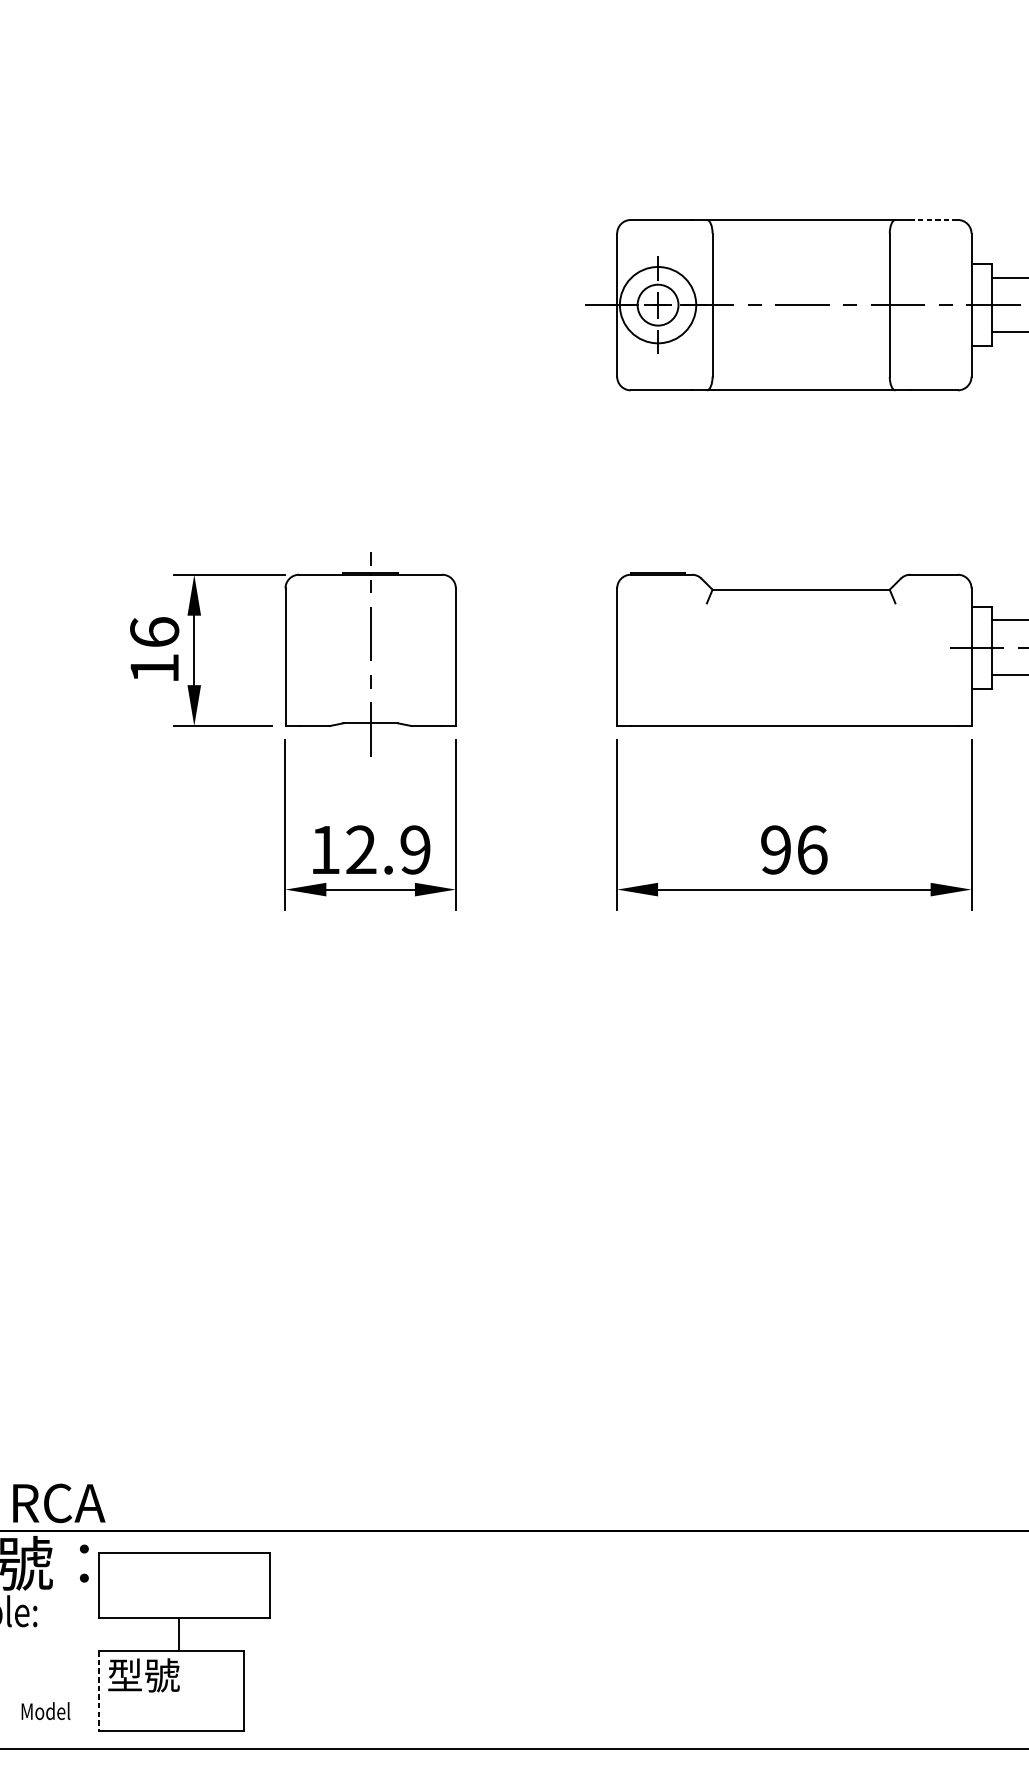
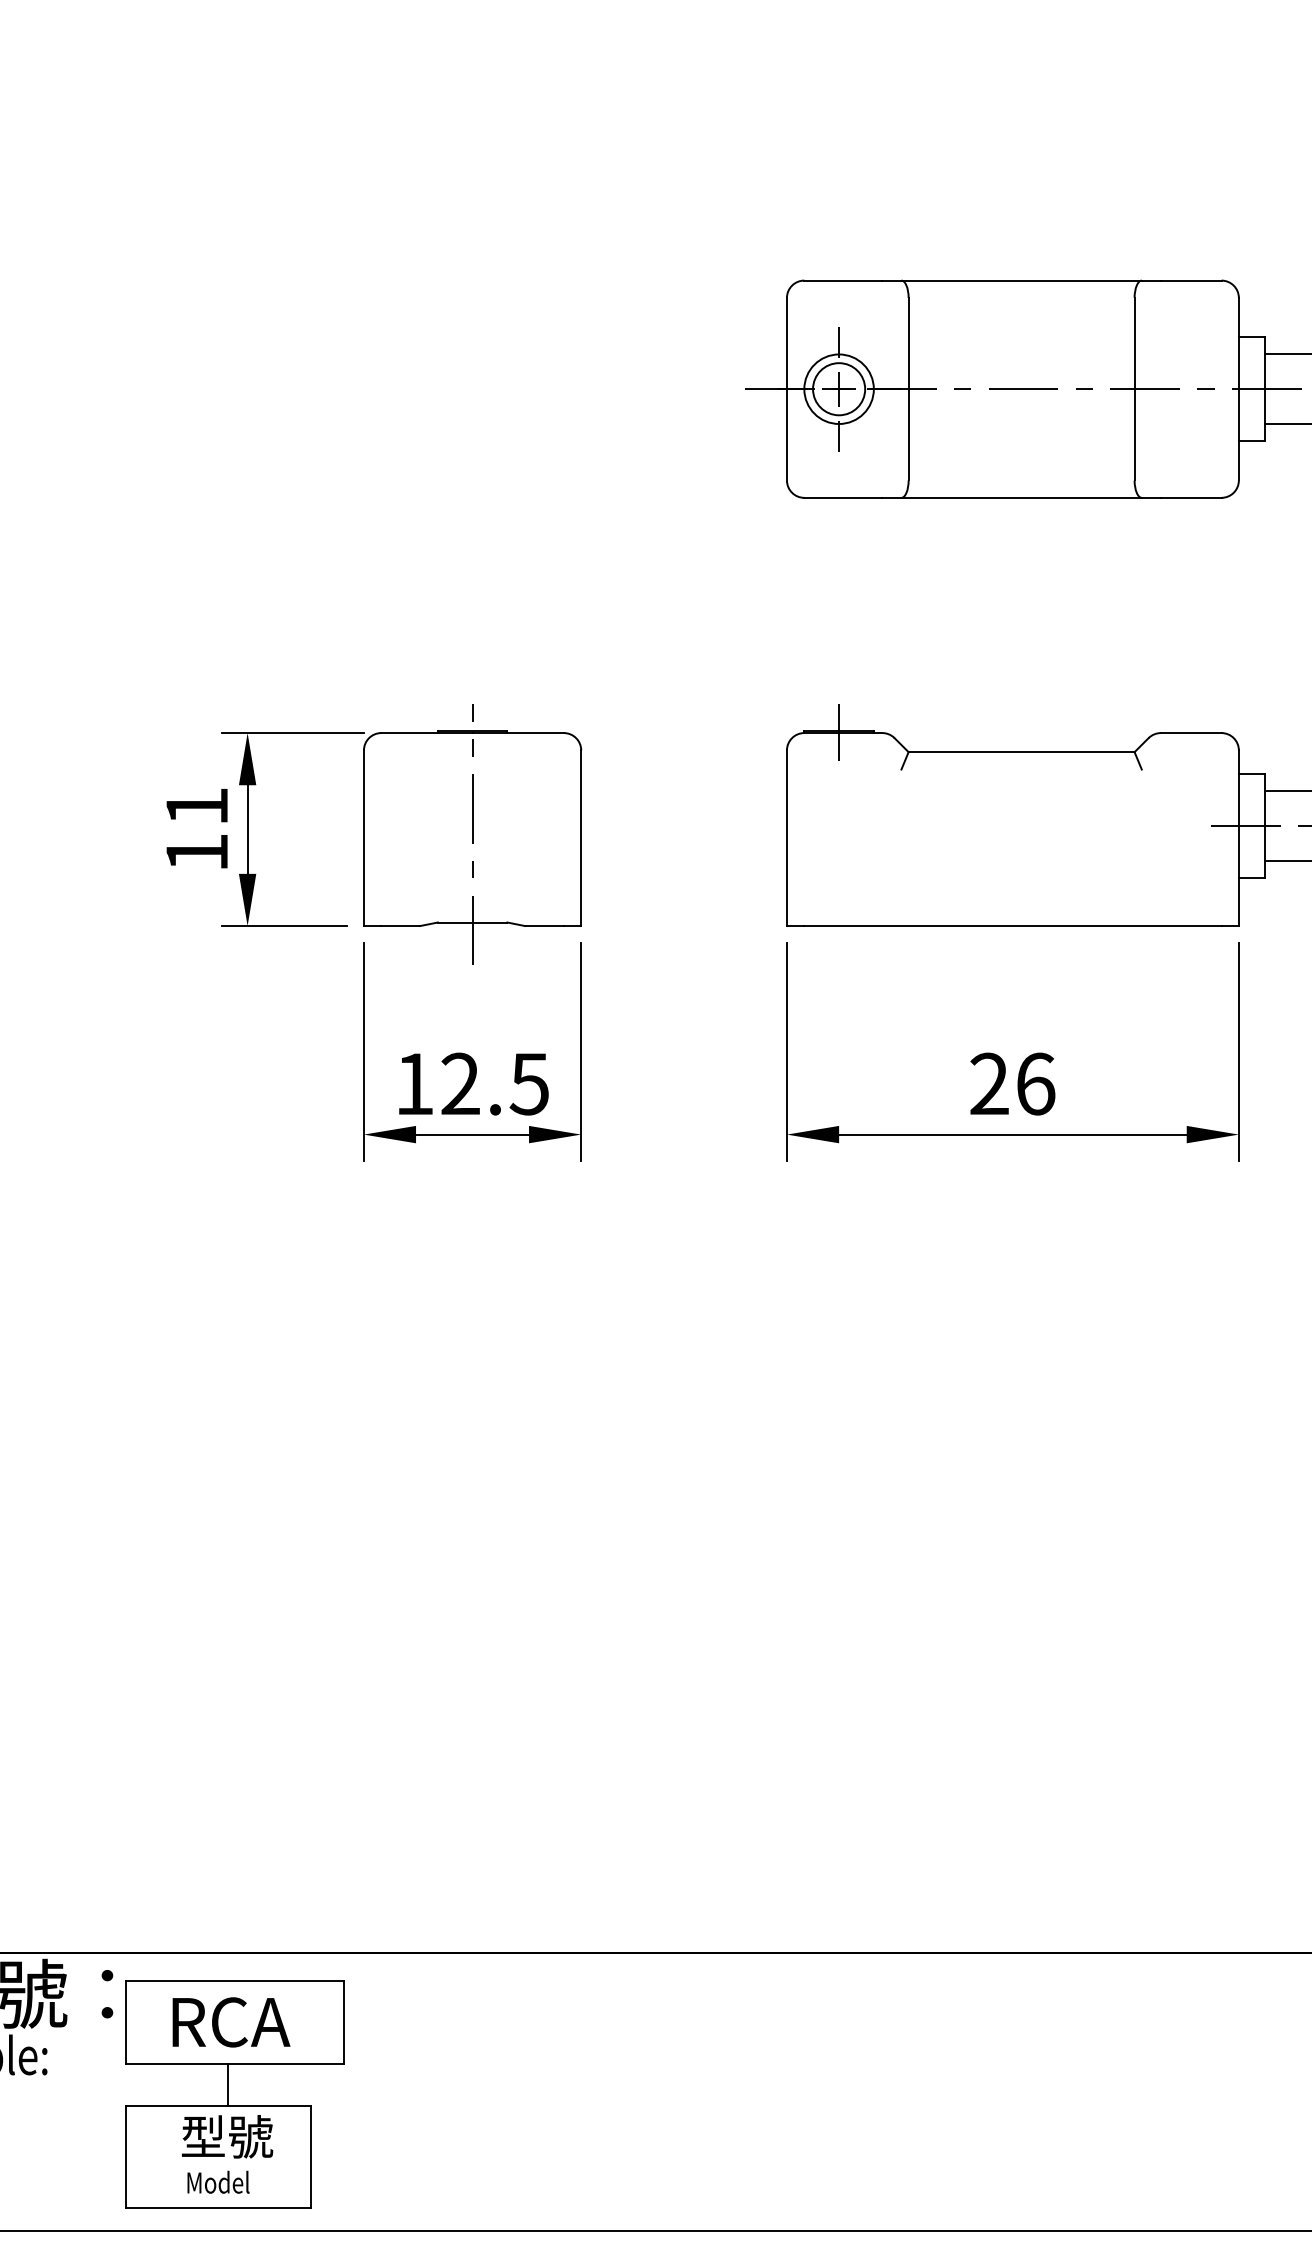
line: (933, 219) -> (1190, 280), dashed -> solid
circle: (657, 305) -> (838, 389), size x0.71
line: (658, 573) -> (839, 731), added
text: (154, 631) -> (196, 805), 16 -> 11
text: (414, 849) -> (528, 1083), 12.9 -> 12.5
text: (775, 850) -> (989, 1084), 96 -> 26
text: (59, 1503) -> (231, 2022), moved
text: (144, 1675) -> (227, 2136), moved
line: (98, 1690) -> (125, 2156), dashed -> solid
text: (46, 1710) -> (218, 2181), moved

